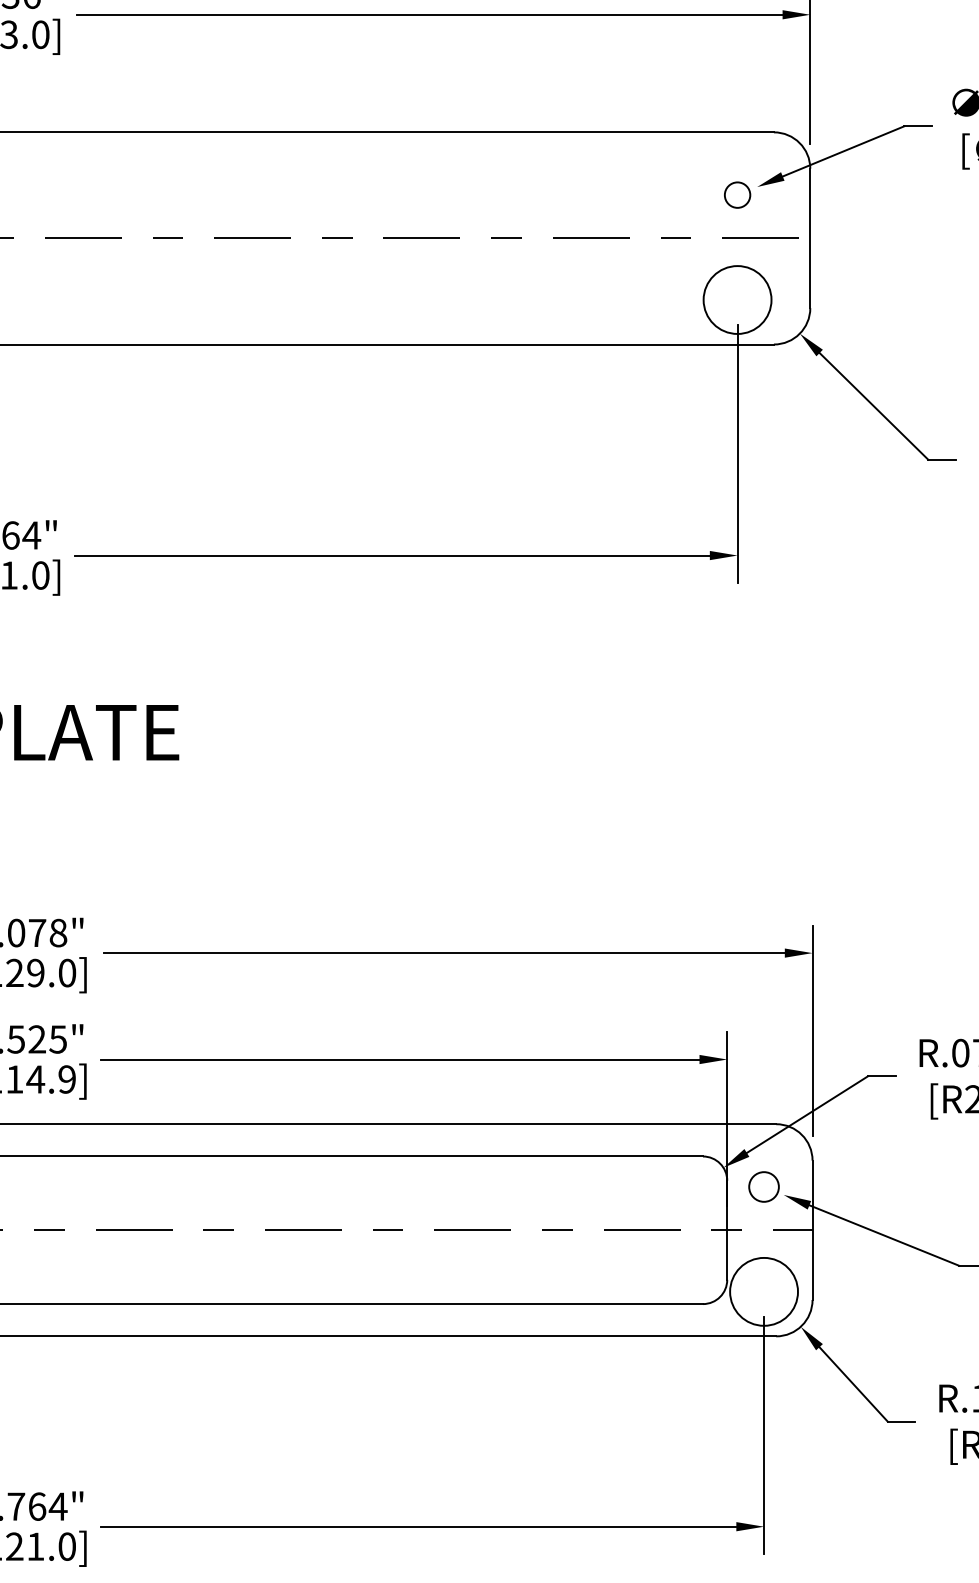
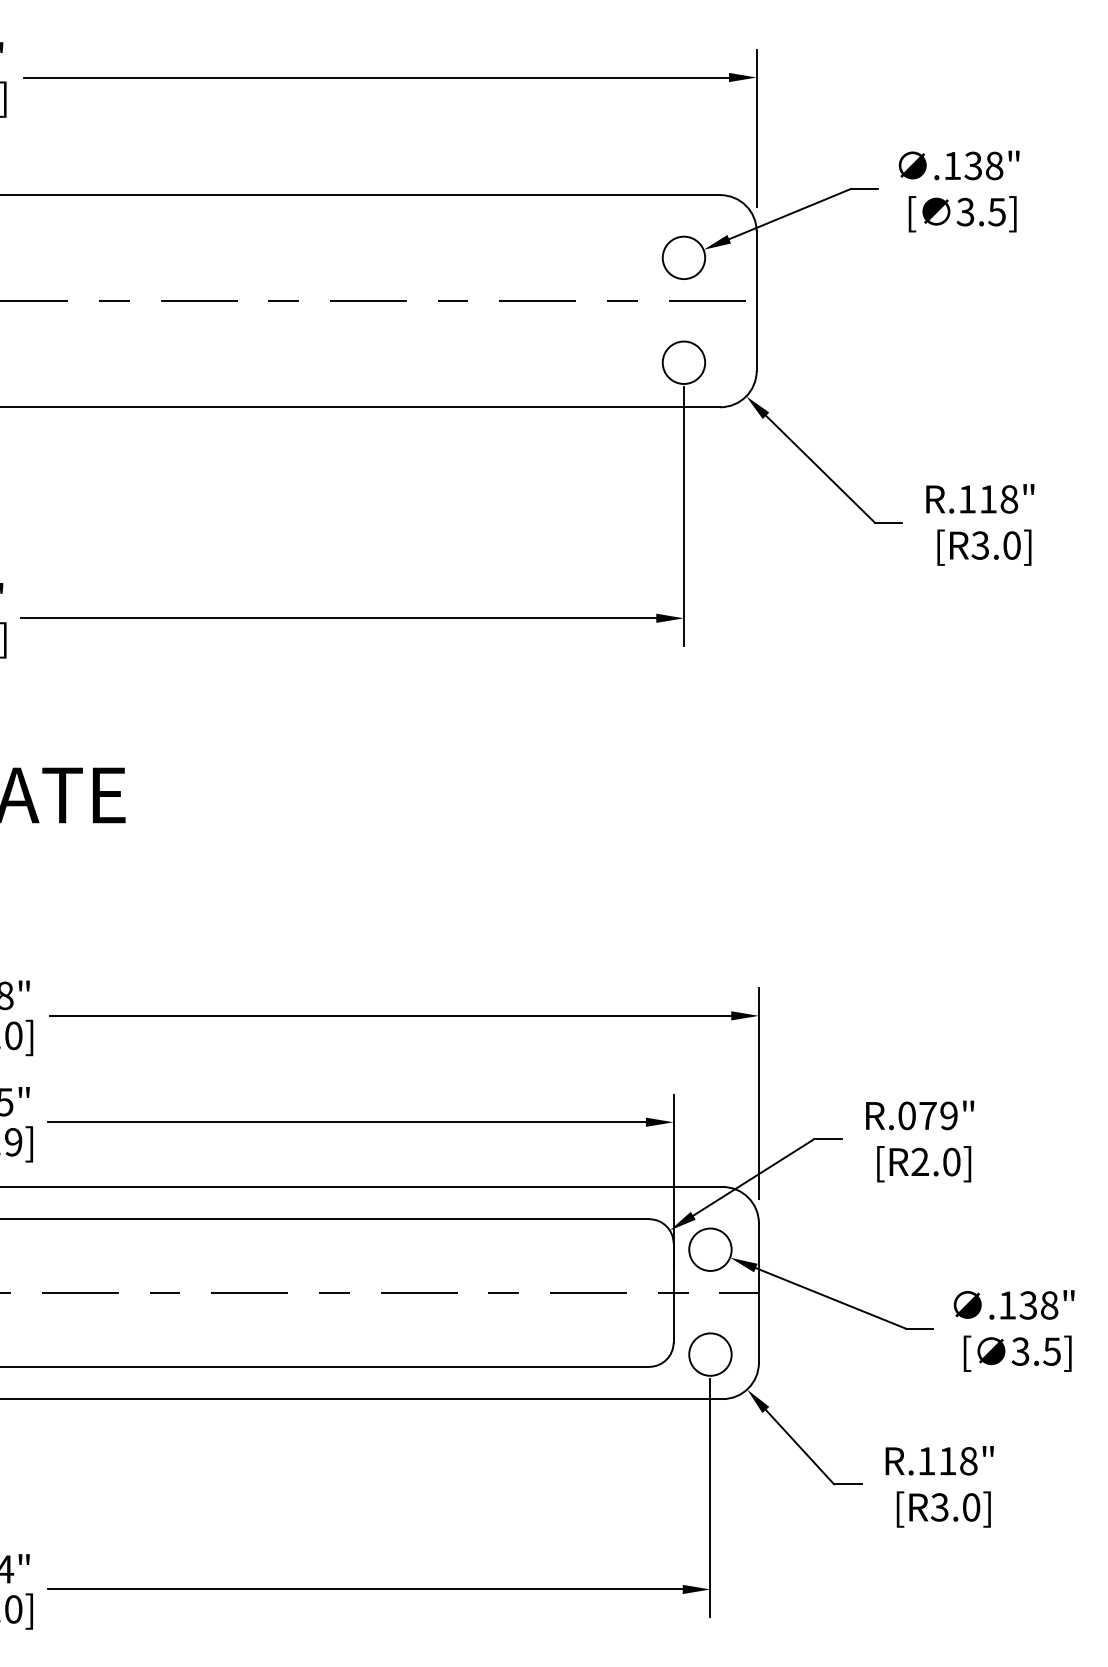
circle: (737, 194) -> (683, 257), size x1.67
circle: (737, 299) -> (683, 362), size x0.62
circle: (764, 1186) -> (710, 1249), size x1.43
circle: (764, 1291) -> (710, 1354), size x0.62

